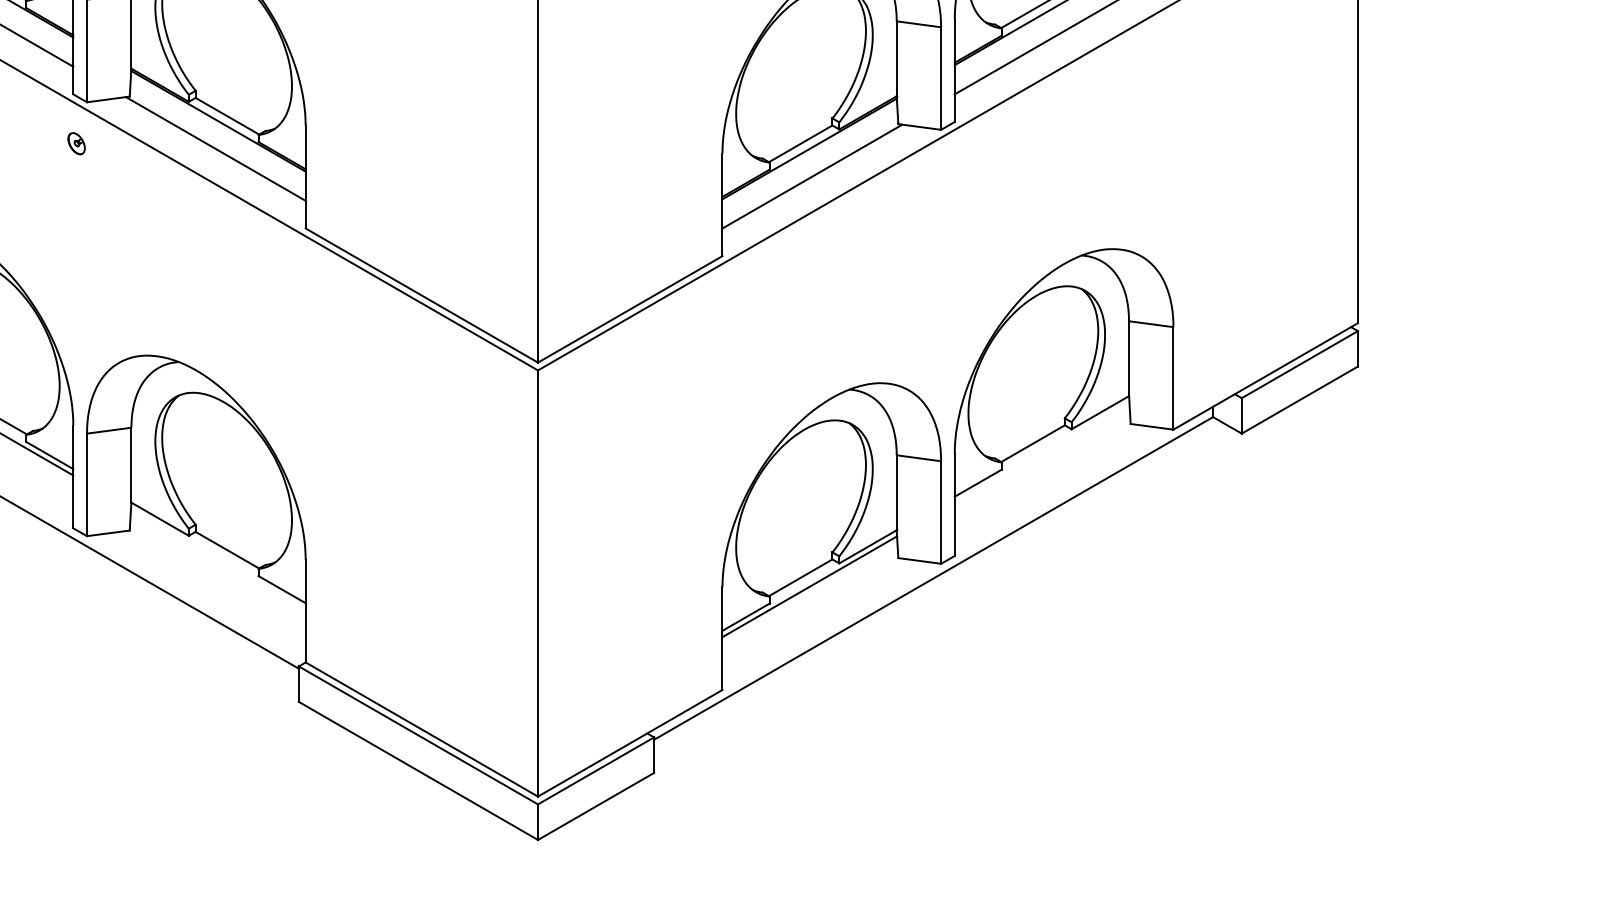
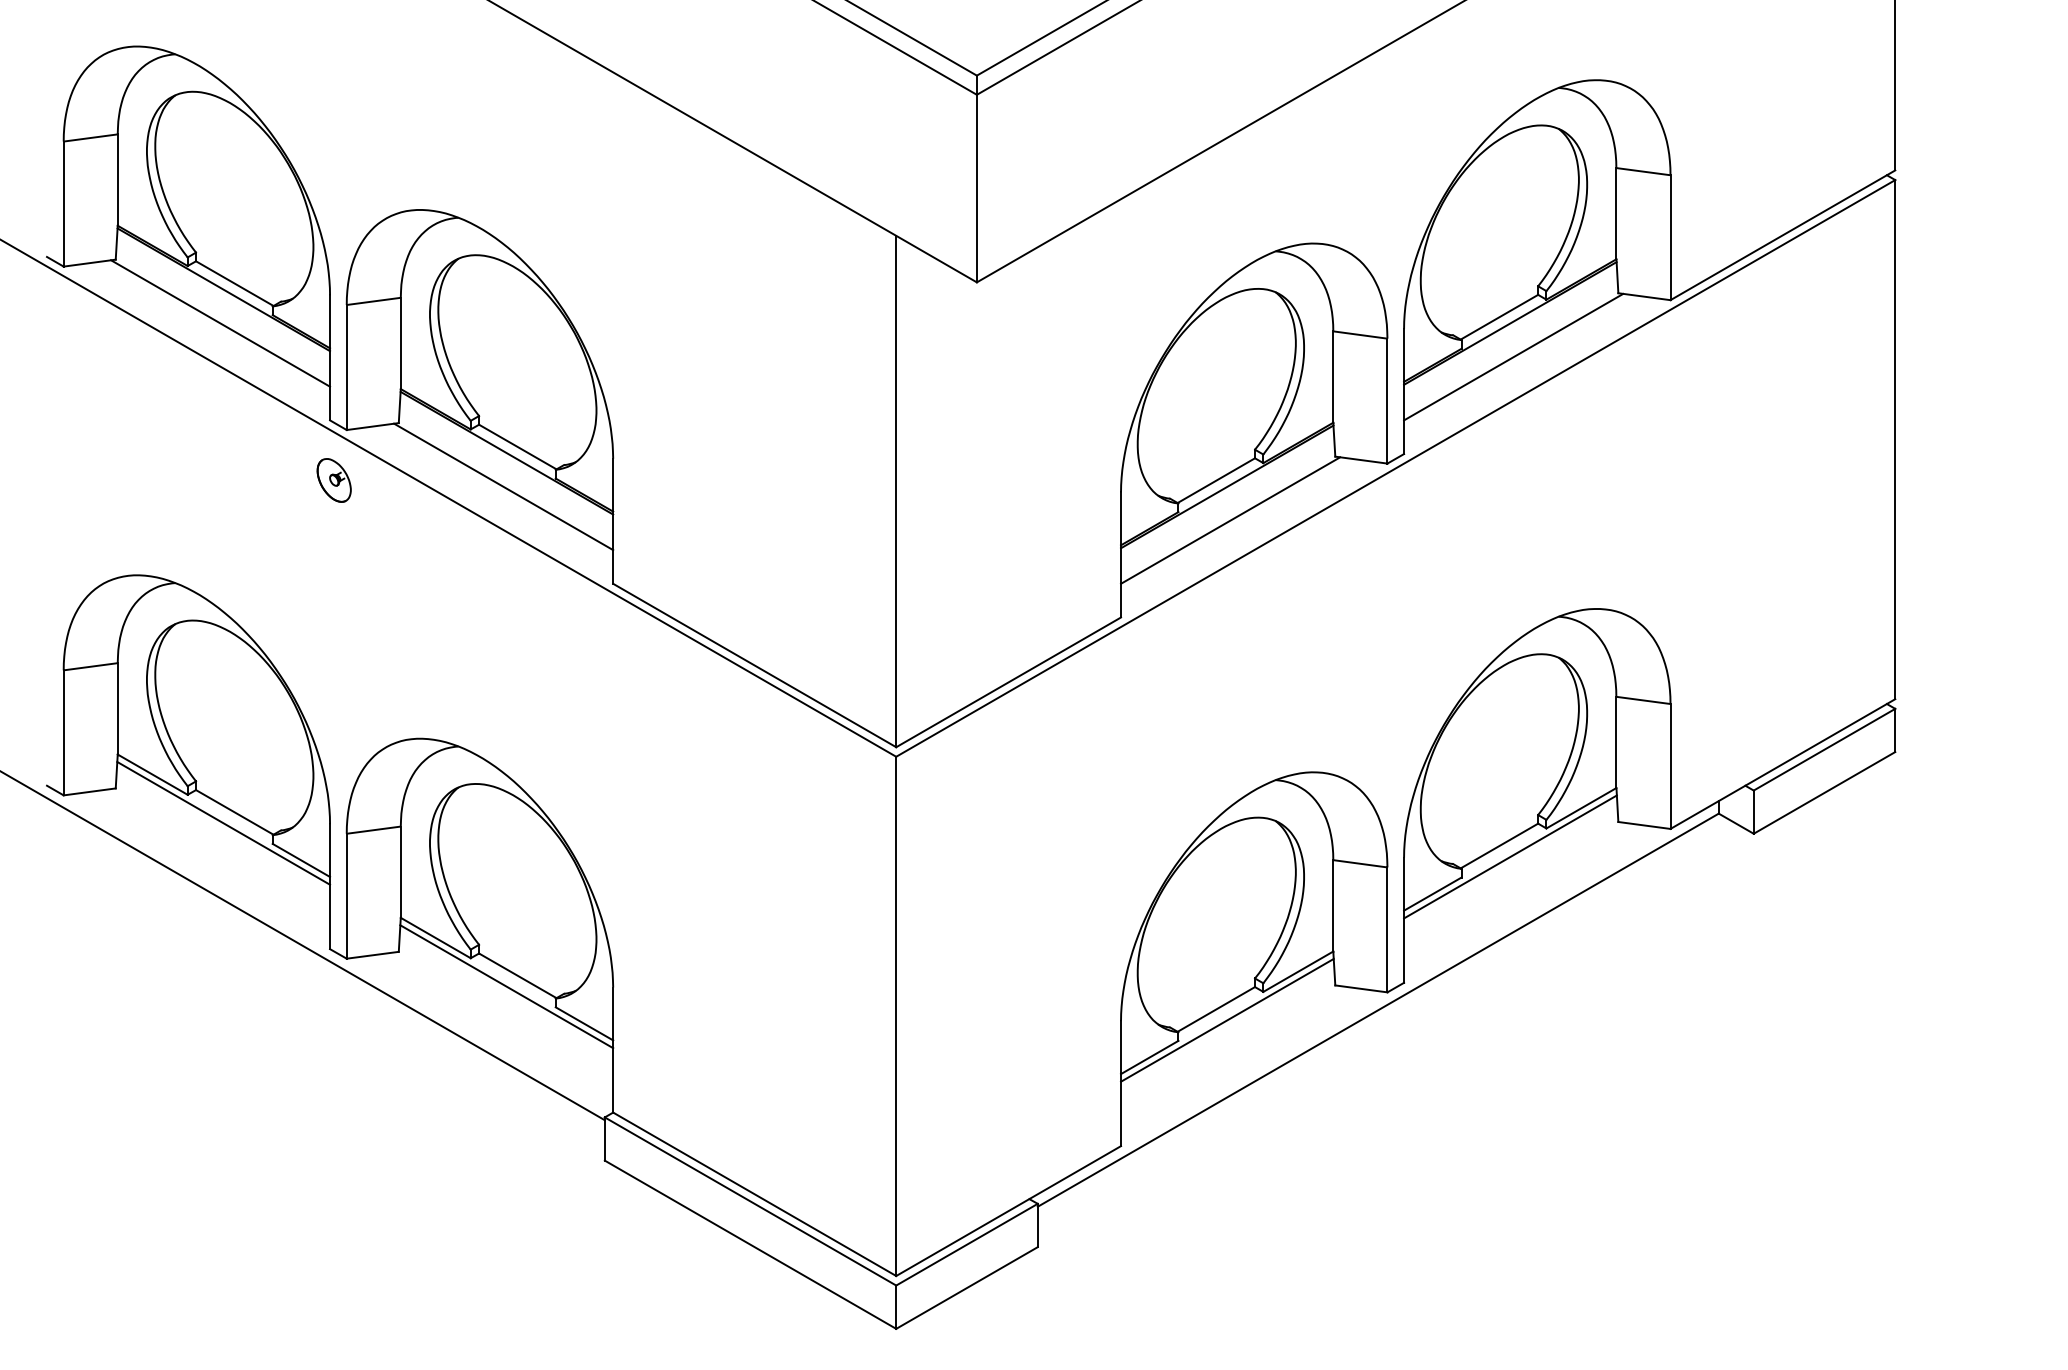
part: (76, 143) -> (333, 480), size x1.67
line: (1042, 452) -> (1510, 856), added
line: (218, 558) -> (506, 986), added

